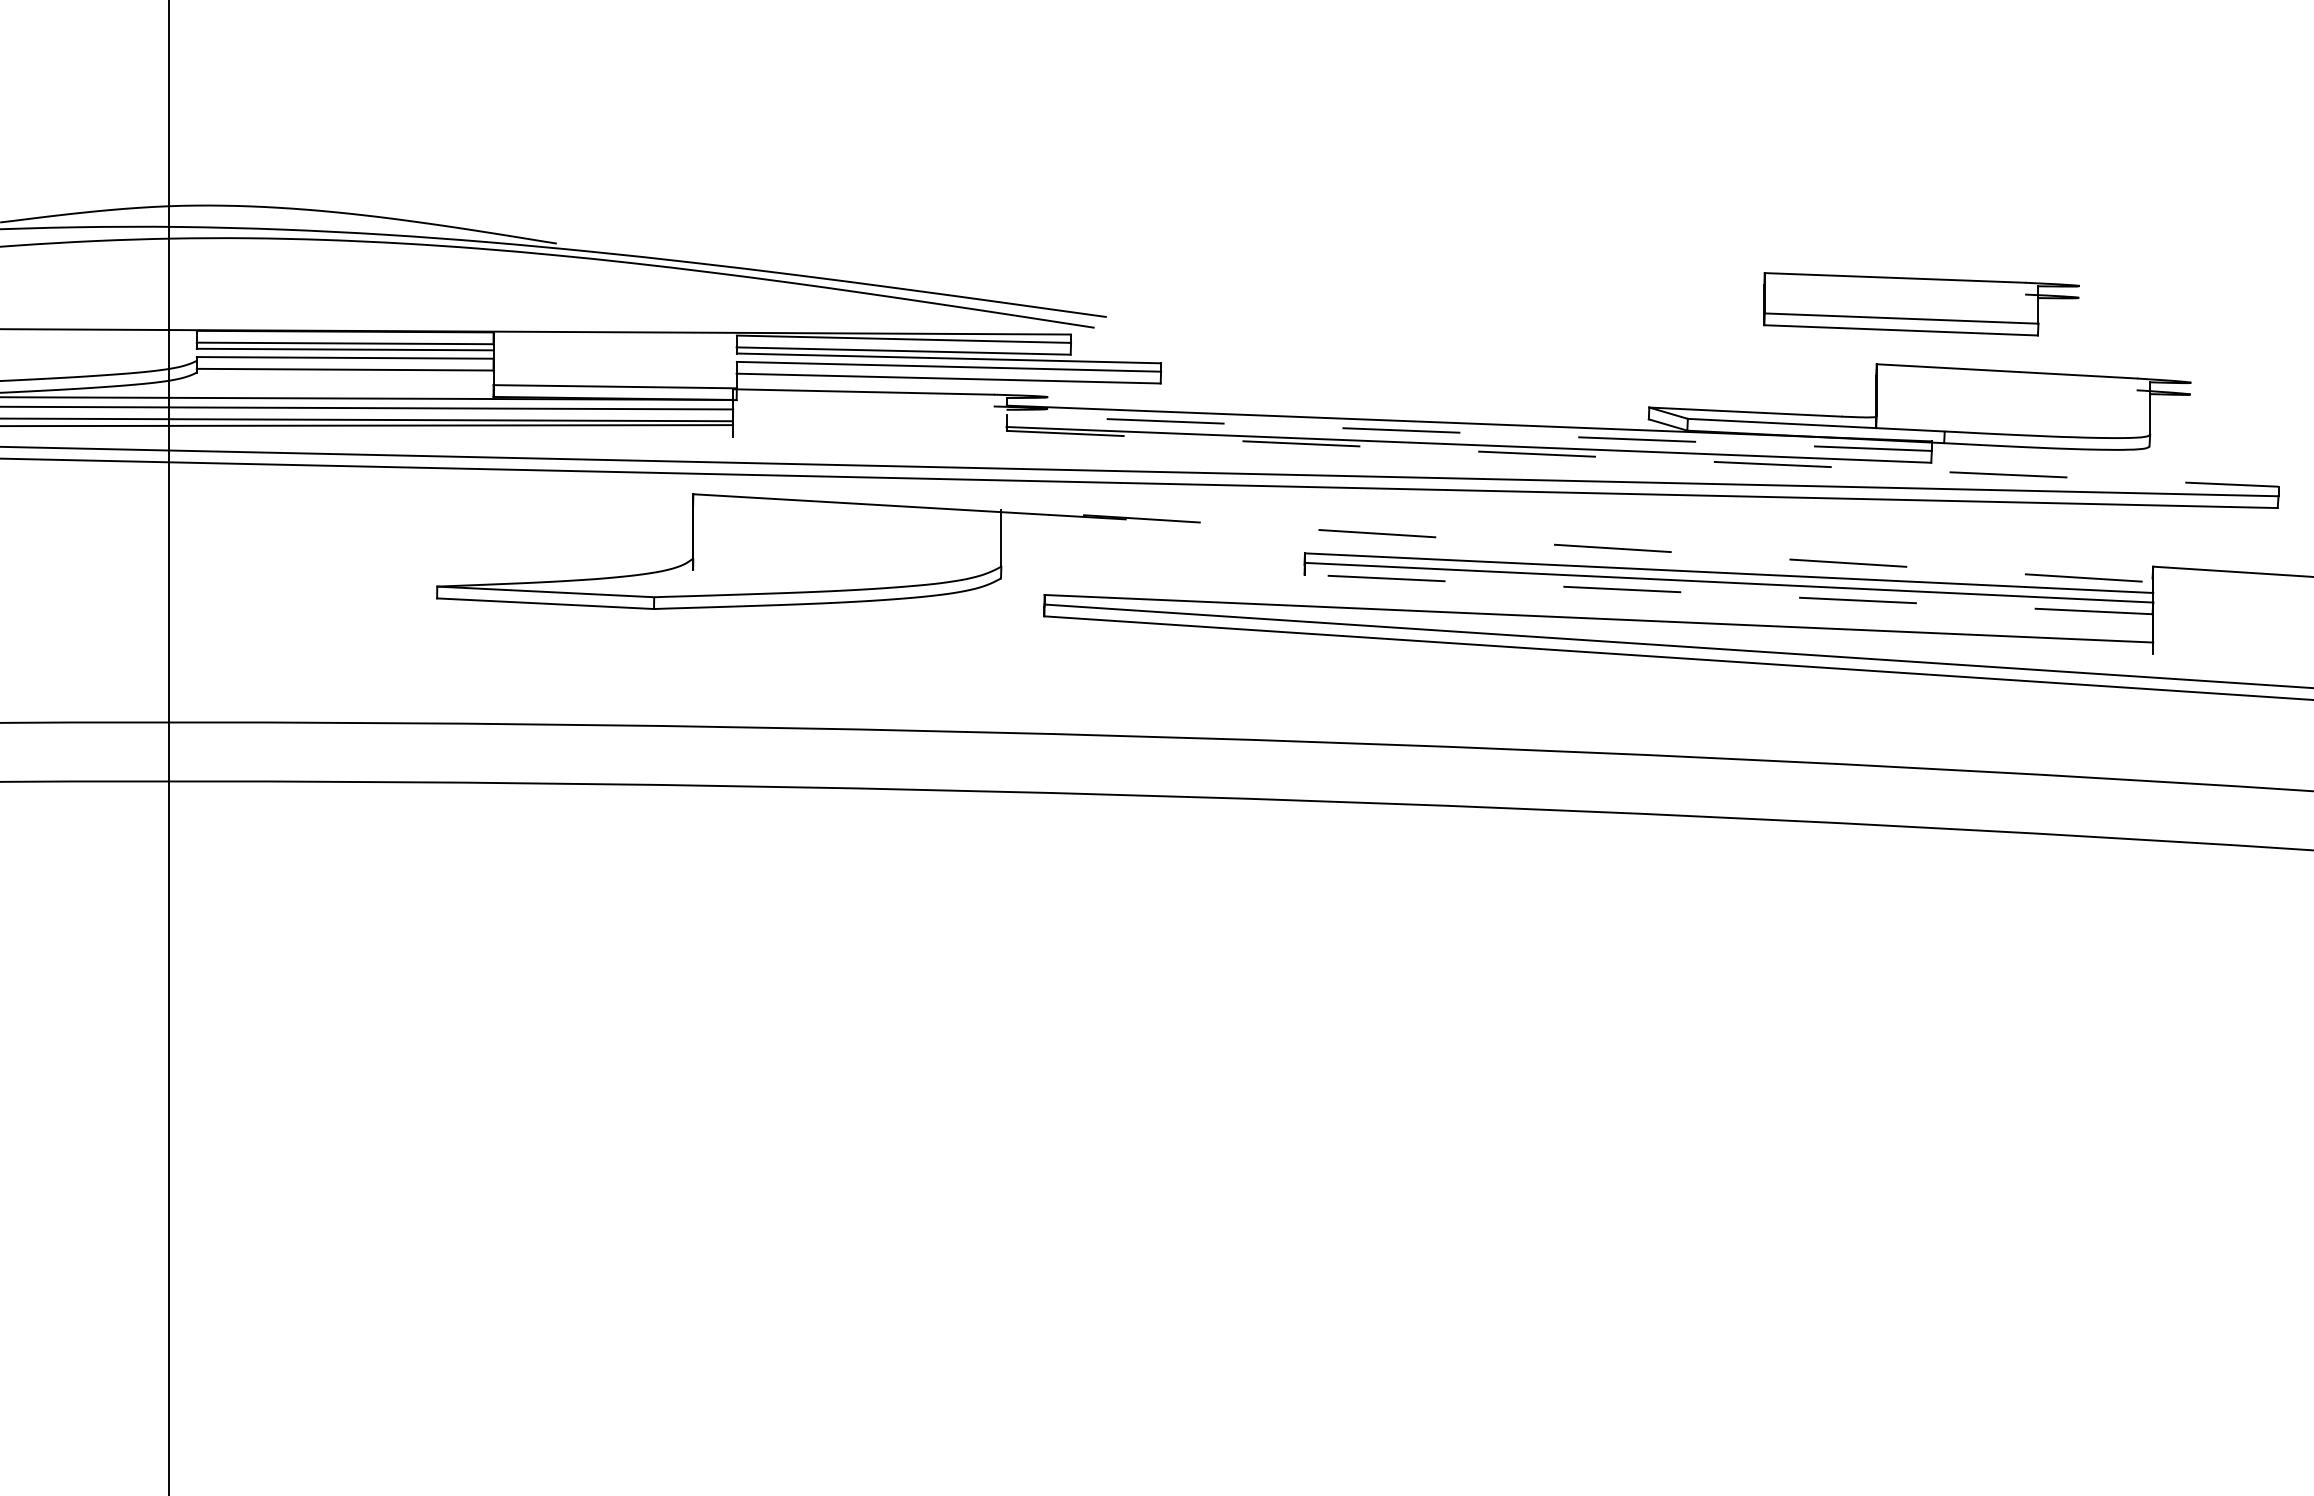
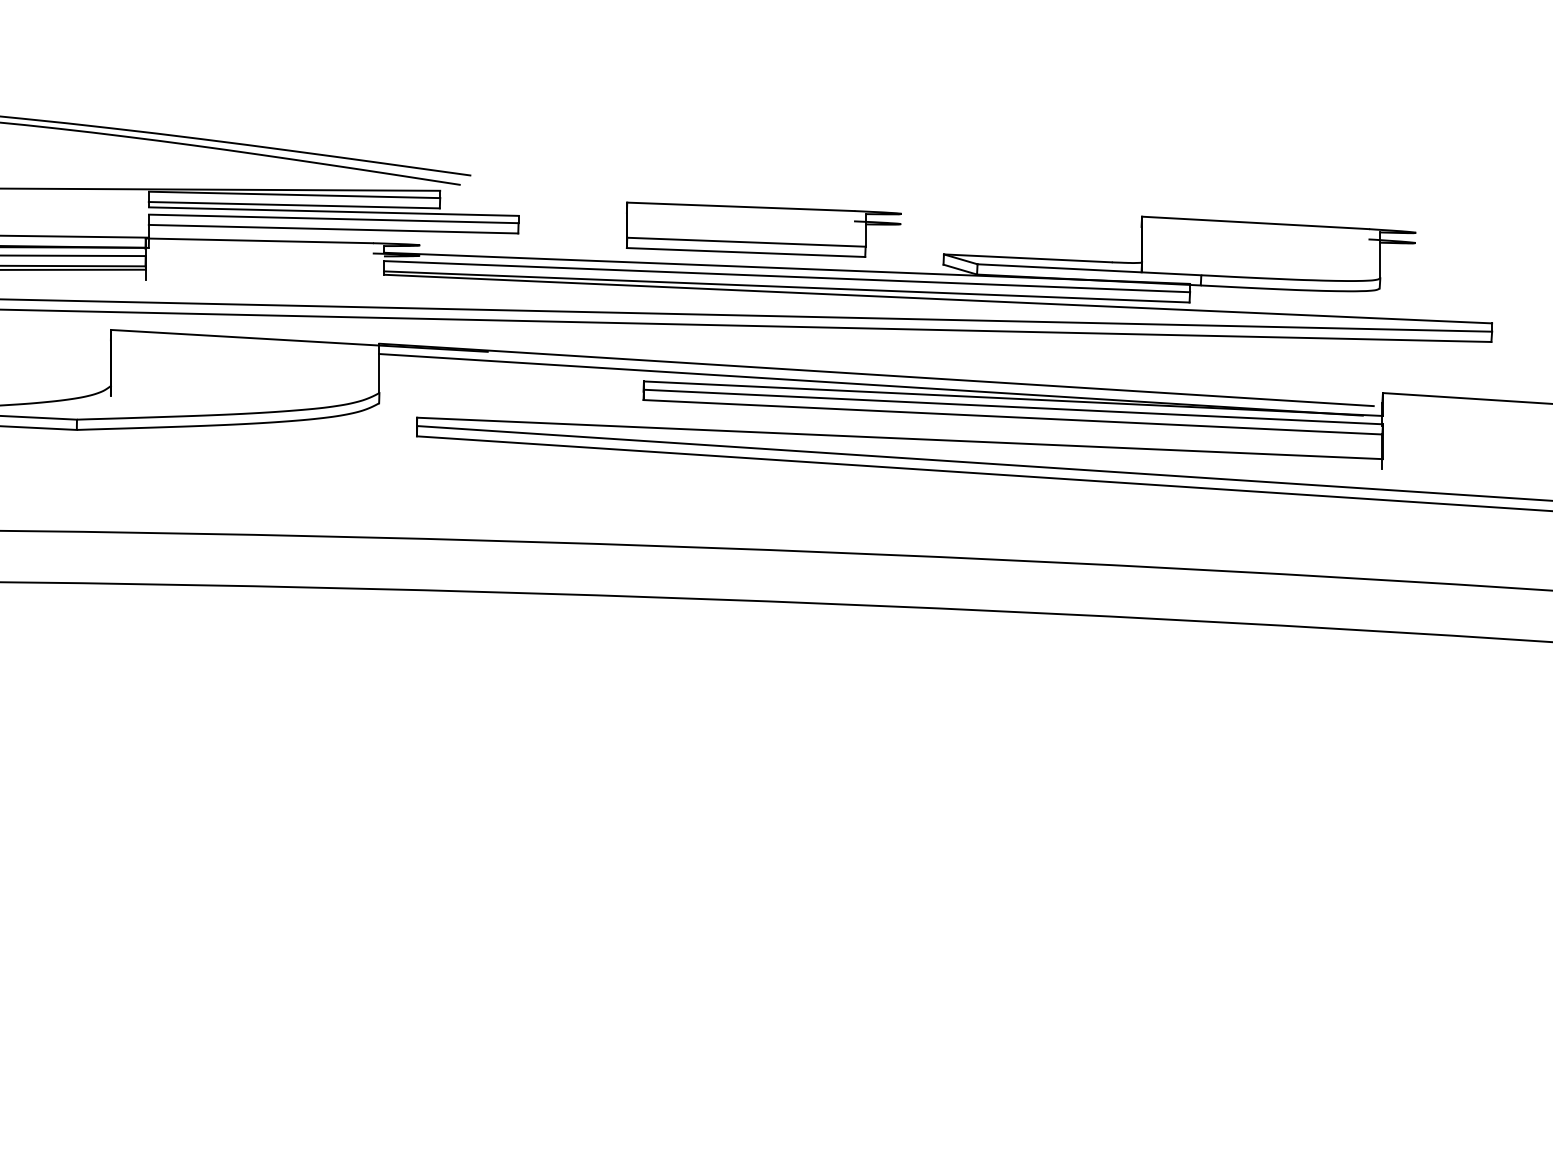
part: (1921, 304) -> (763, 229), moved
line: (1469, 433) -> (787, 277), dashed -> solid
line: (1643, 458) -> (938, 298), dashed -> solid
line: (1572, 545) -> (877, 374), dashed -> solid
line: (1565, 556) -> (870, 384), added
line: (1728, 594) -> (1012, 417), dashed -> solid

